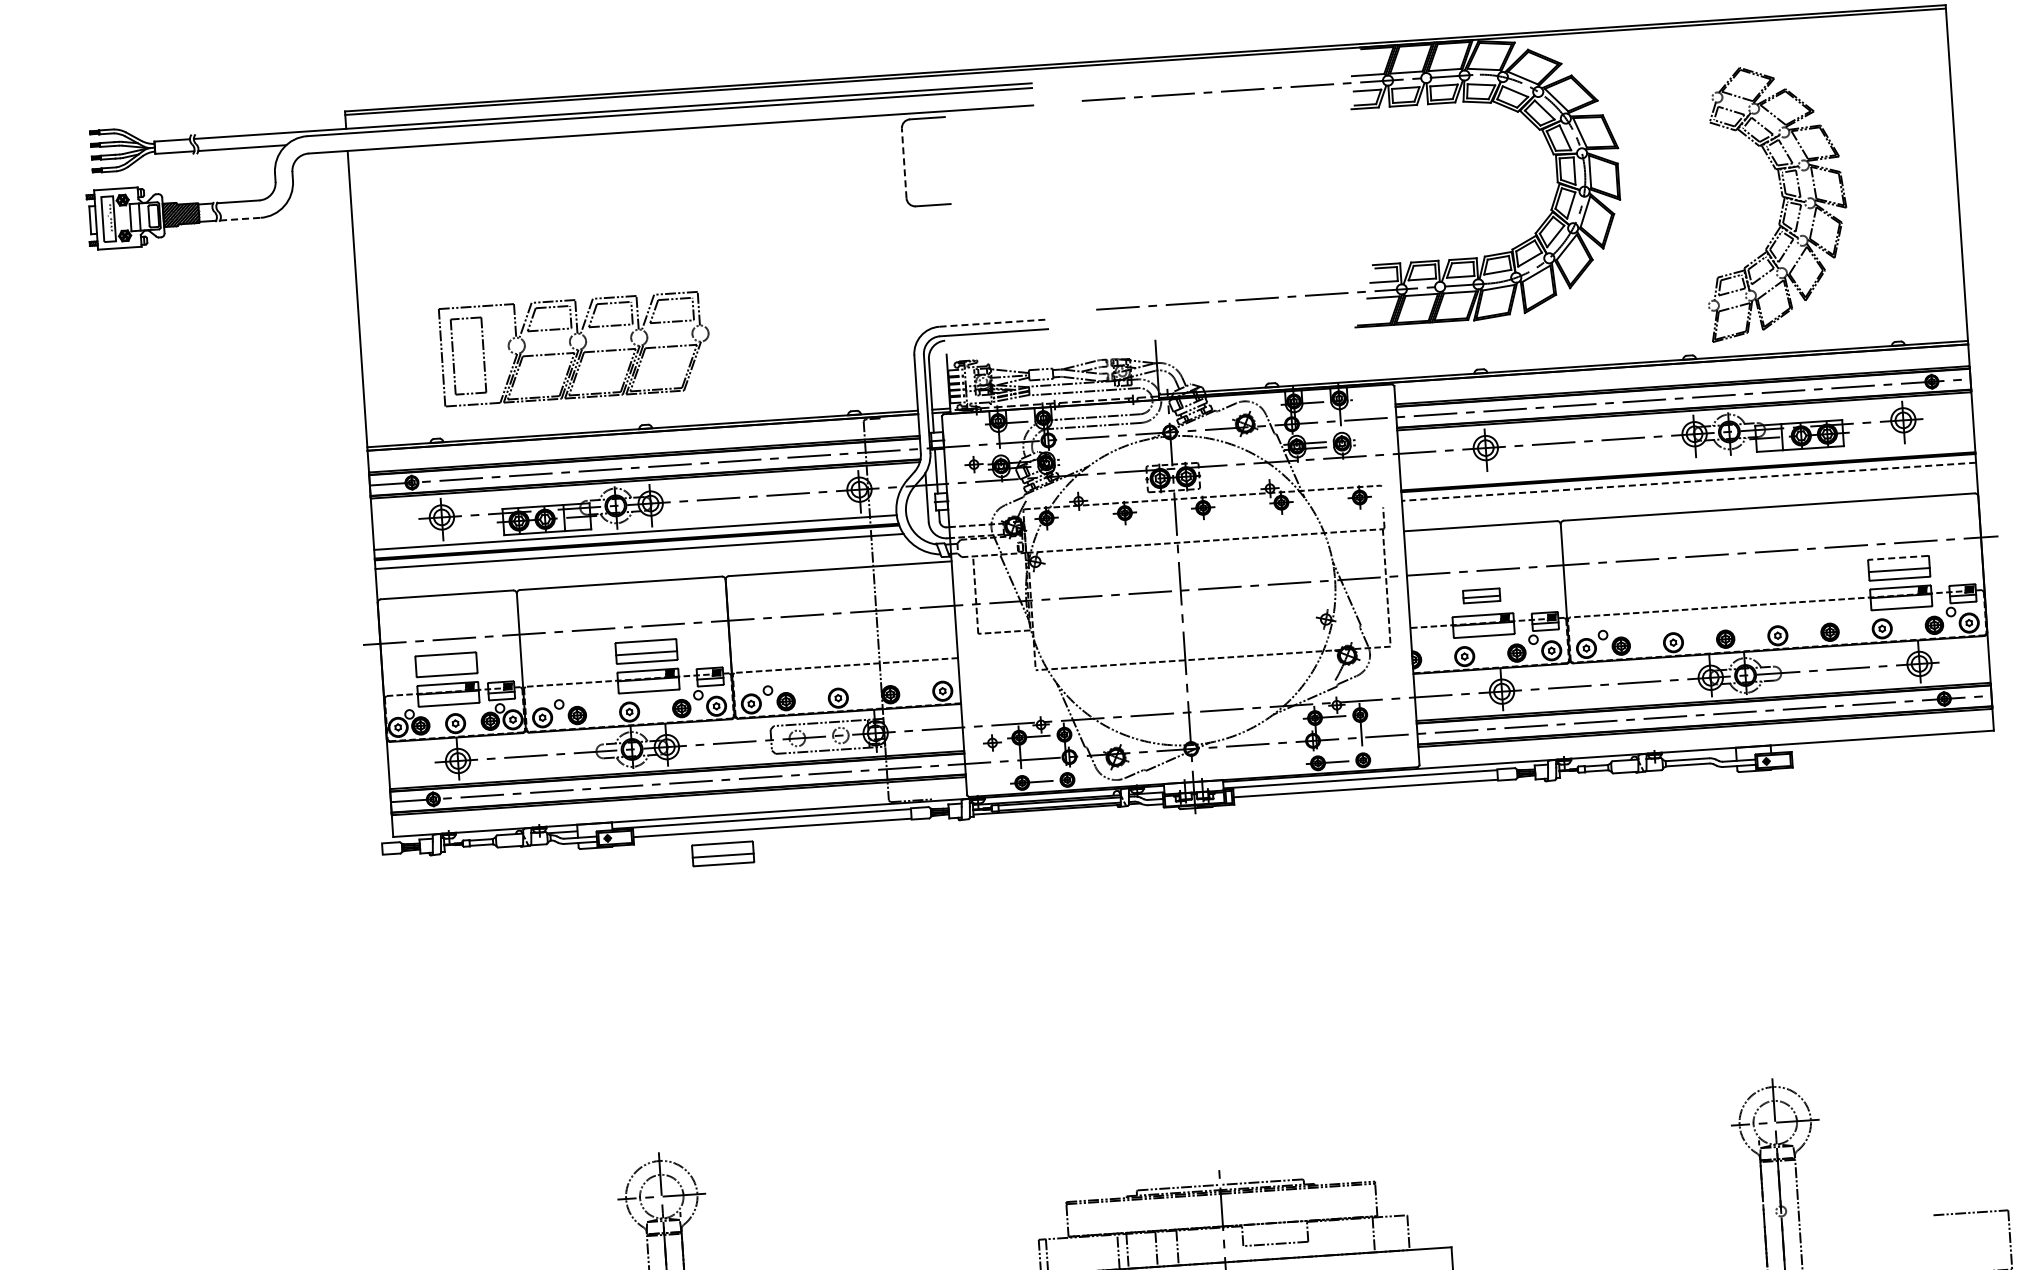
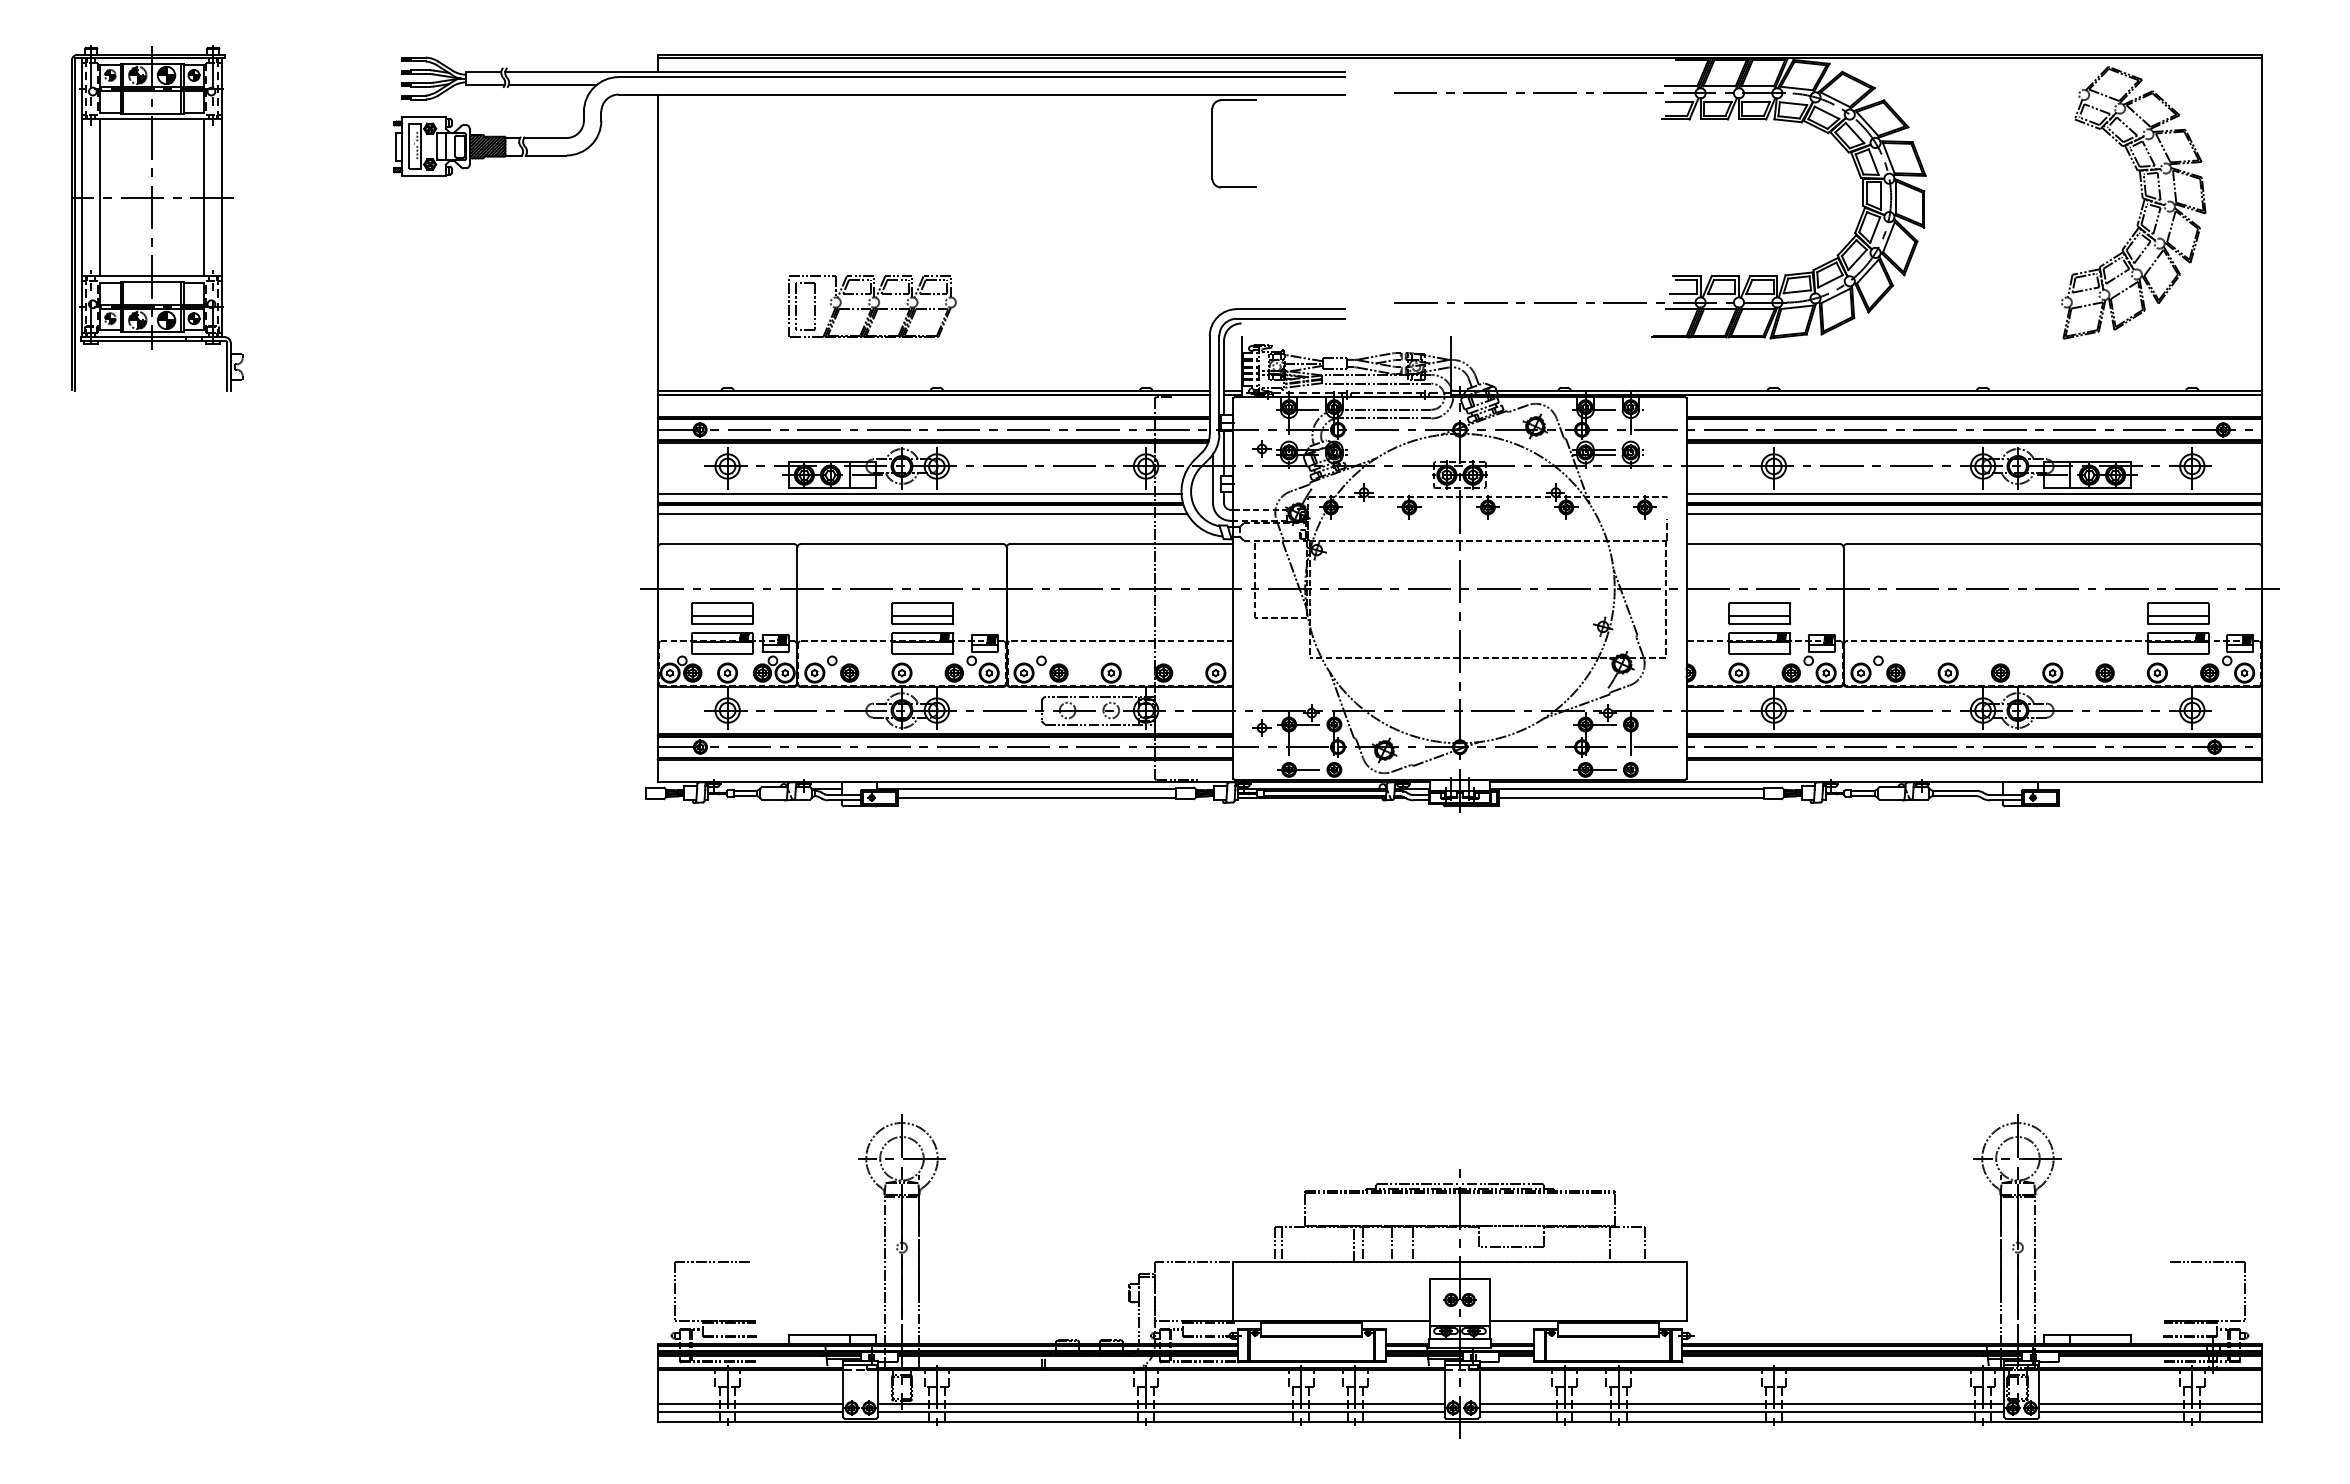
line: (904, 163) -> (1212, 143), dashed -> solid
part: (1781, 196) -> (2141, 198), moved
line: (240, 219) -> (546, 155), dashed -> solid
line: (994, 323) -> (1291, 309), dashed -> solid
part: (575, 348) -> (872, 306), size x0.62
line: (1687, 462) -> (1974, 494), added
line: (1689, 481) -> (1974, 513), dashed -> solid
line: (1898, 558) -> (2178, 603), dashed -> solid
part: (1481, 595) -> (1759, 613), size x1.67
line: (445, 666) -> (721, 615), added
part: (722, 853) -> (985, 820), removed

